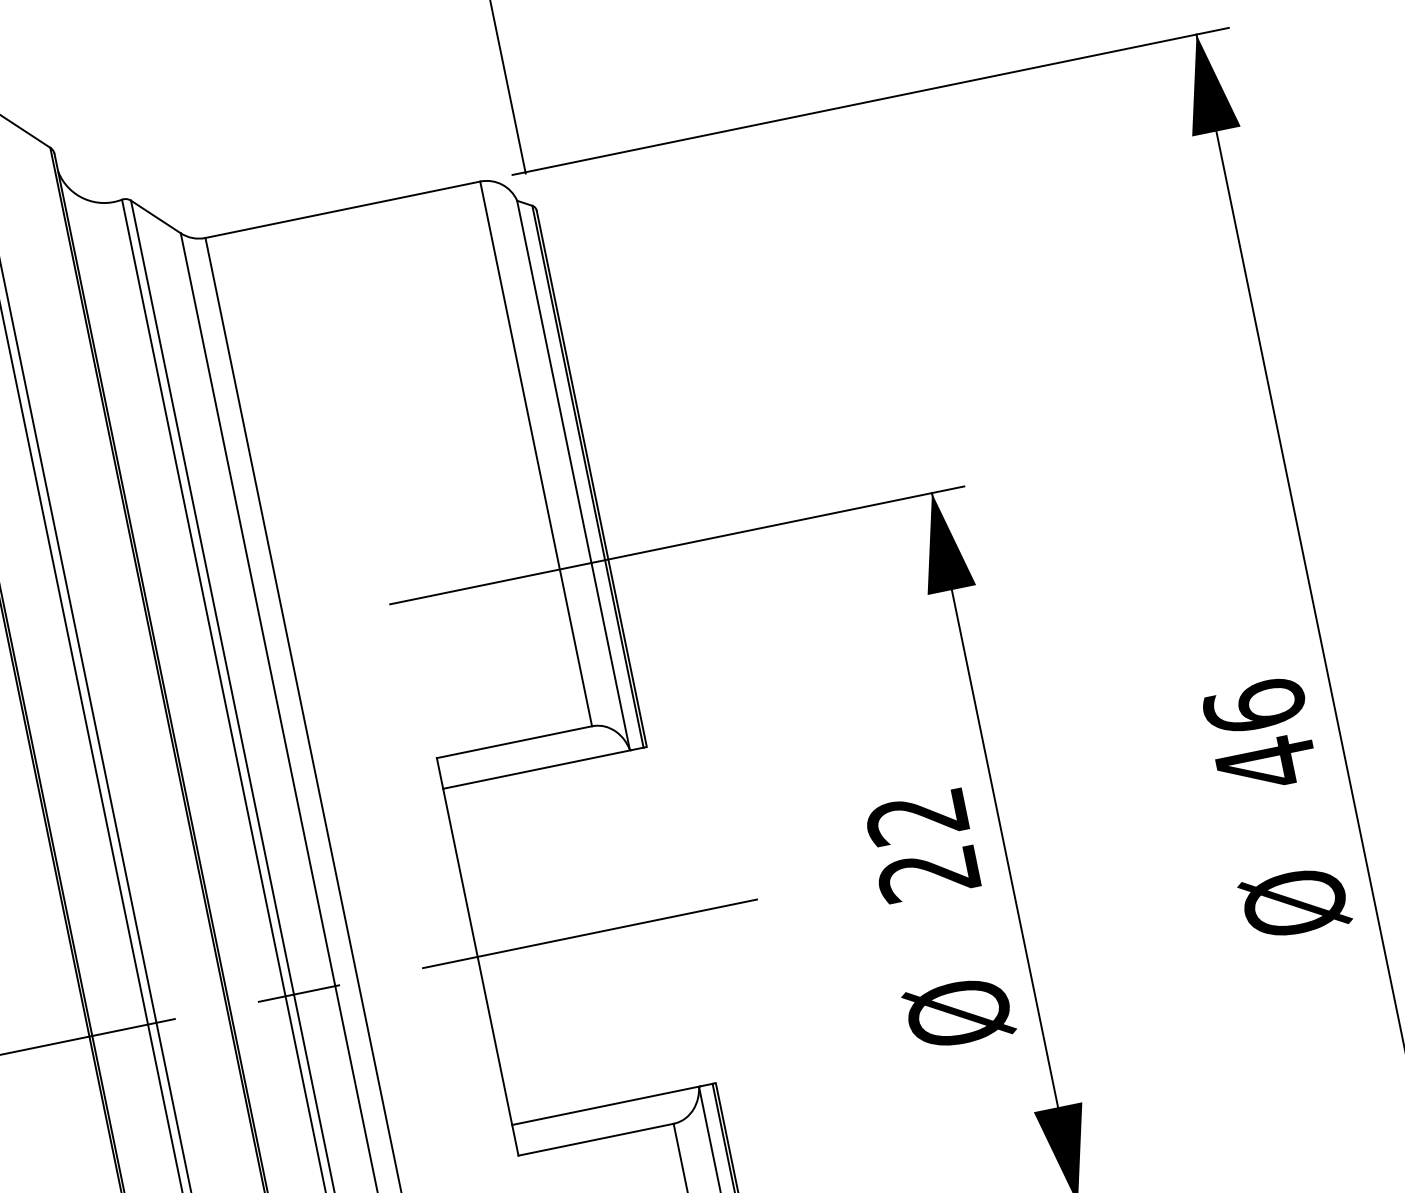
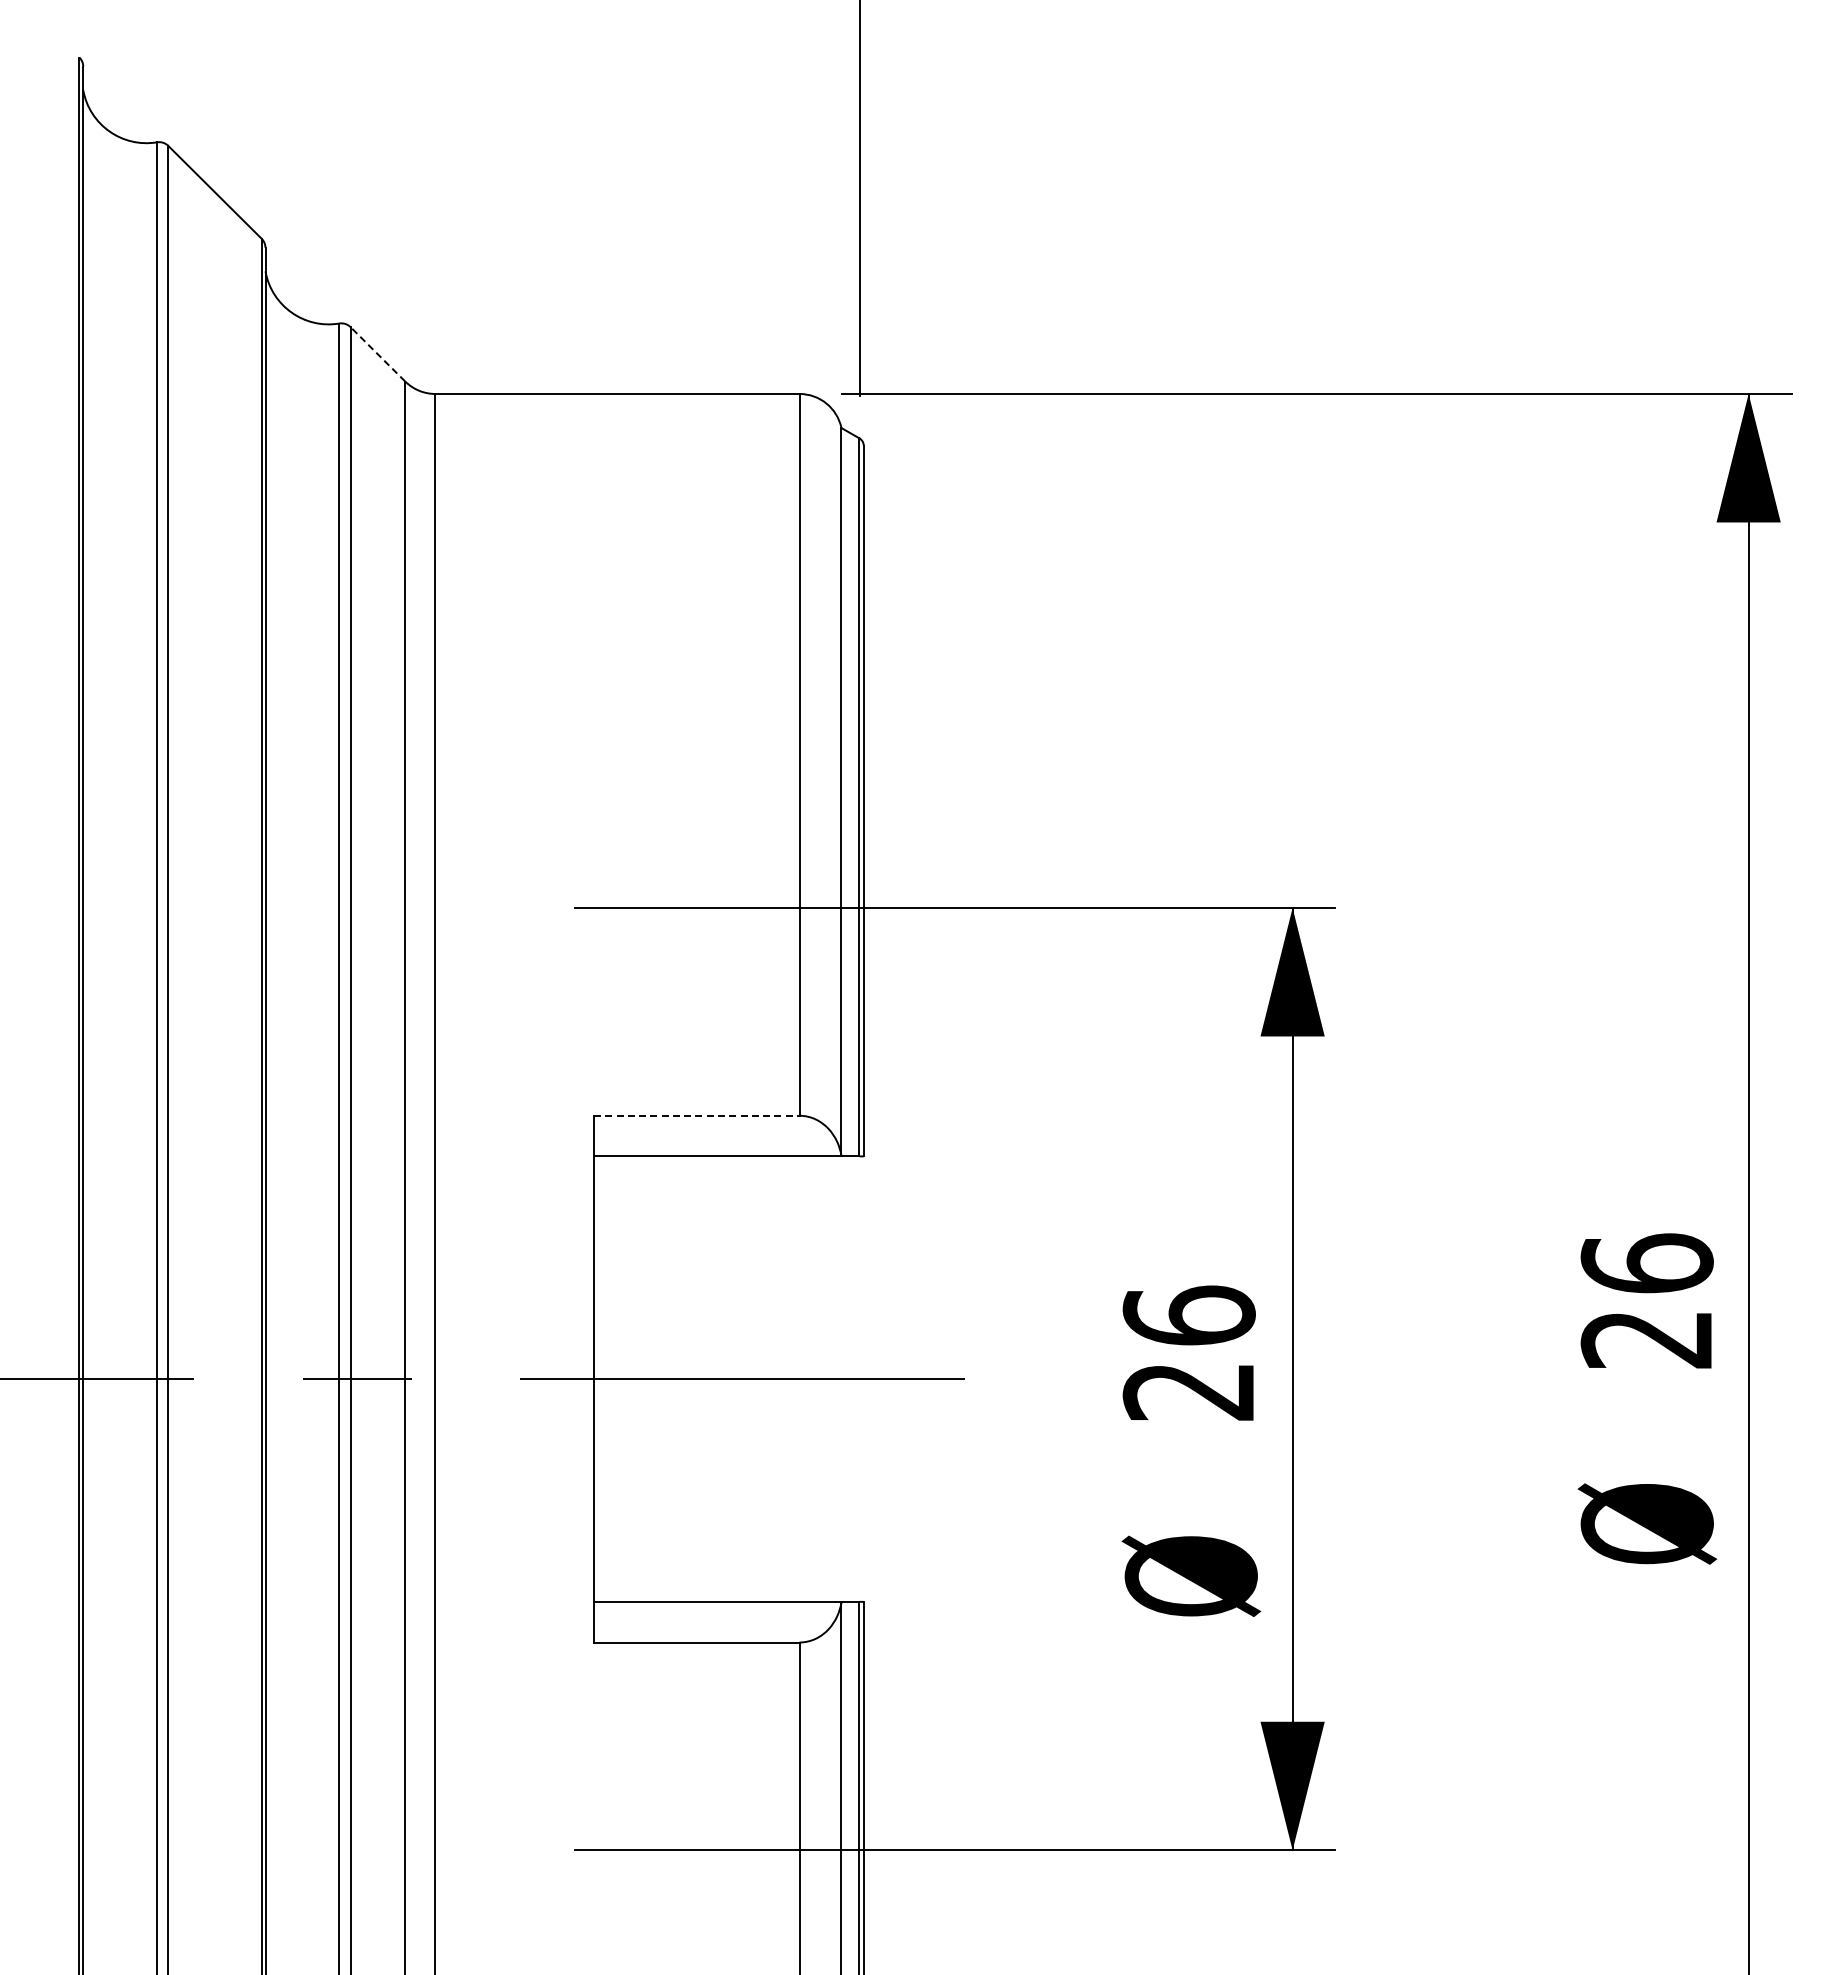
line: (155, 217) -> (377, 354), solid -> dashed
line: (514, 742) -> (696, 1115), solid -> dashed
text: (1265, 764) -> (1645, 1339), 46 -> 26
text: (916, 816) -> (1188, 1315), 22 -> 26

